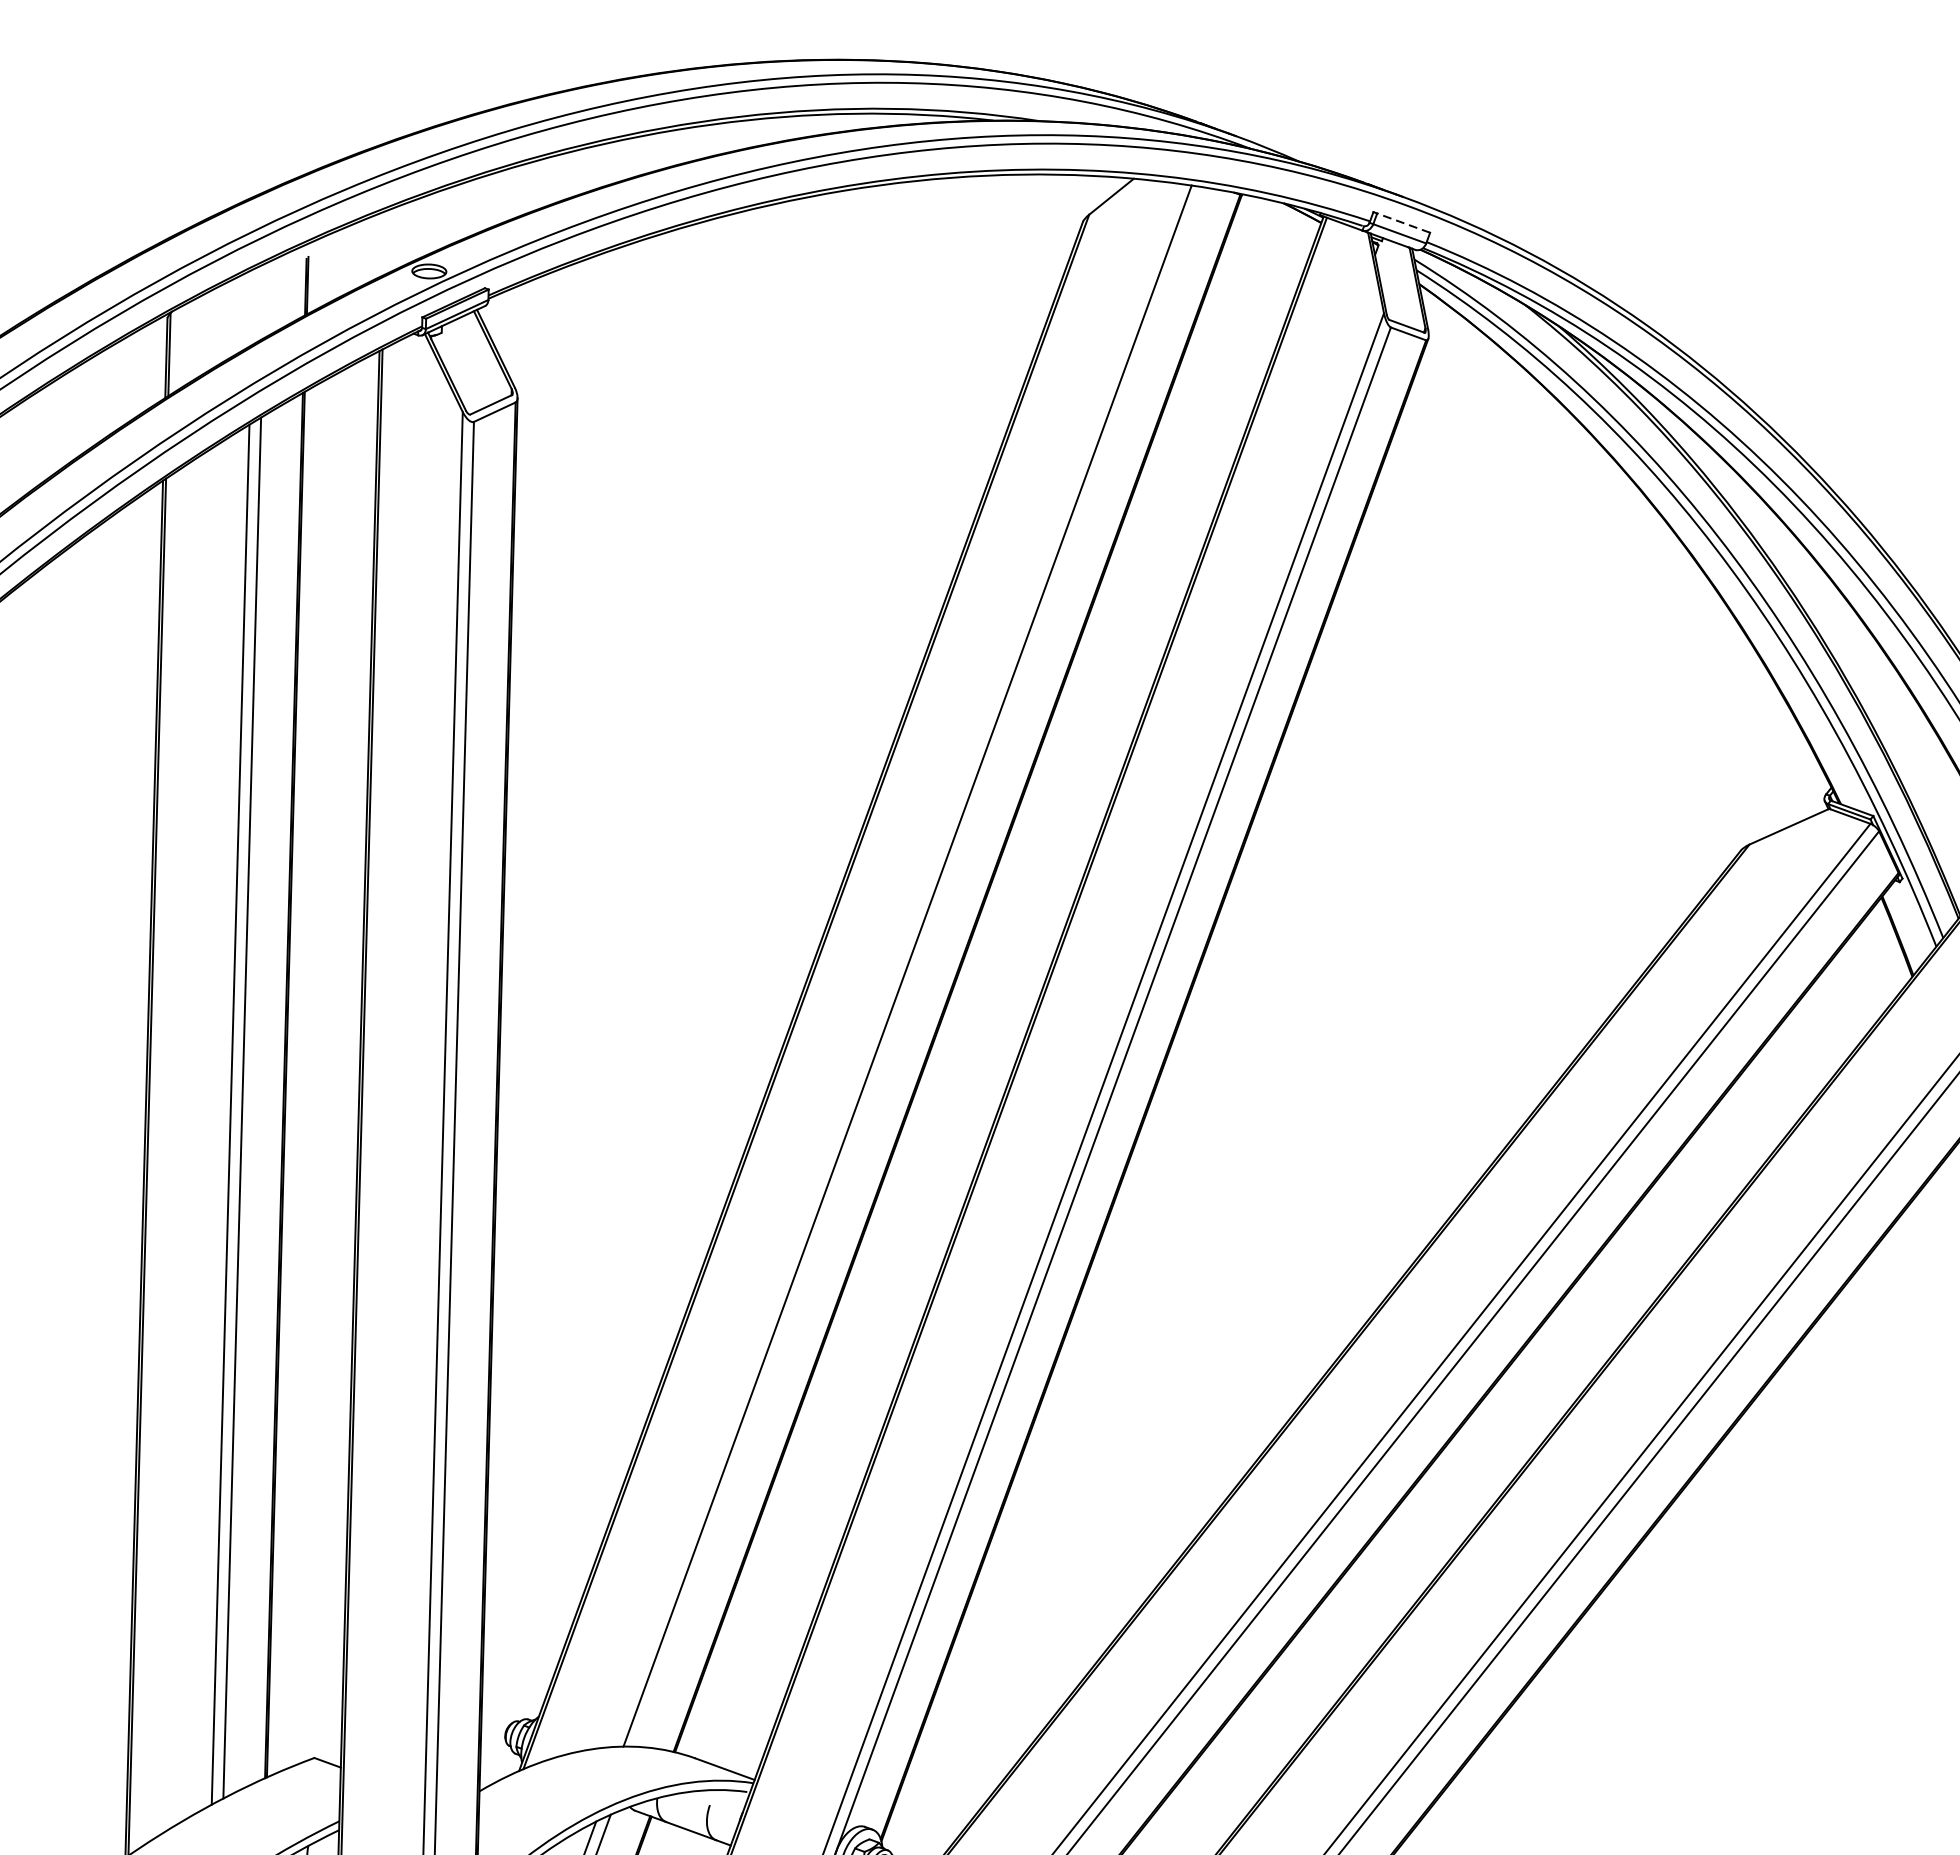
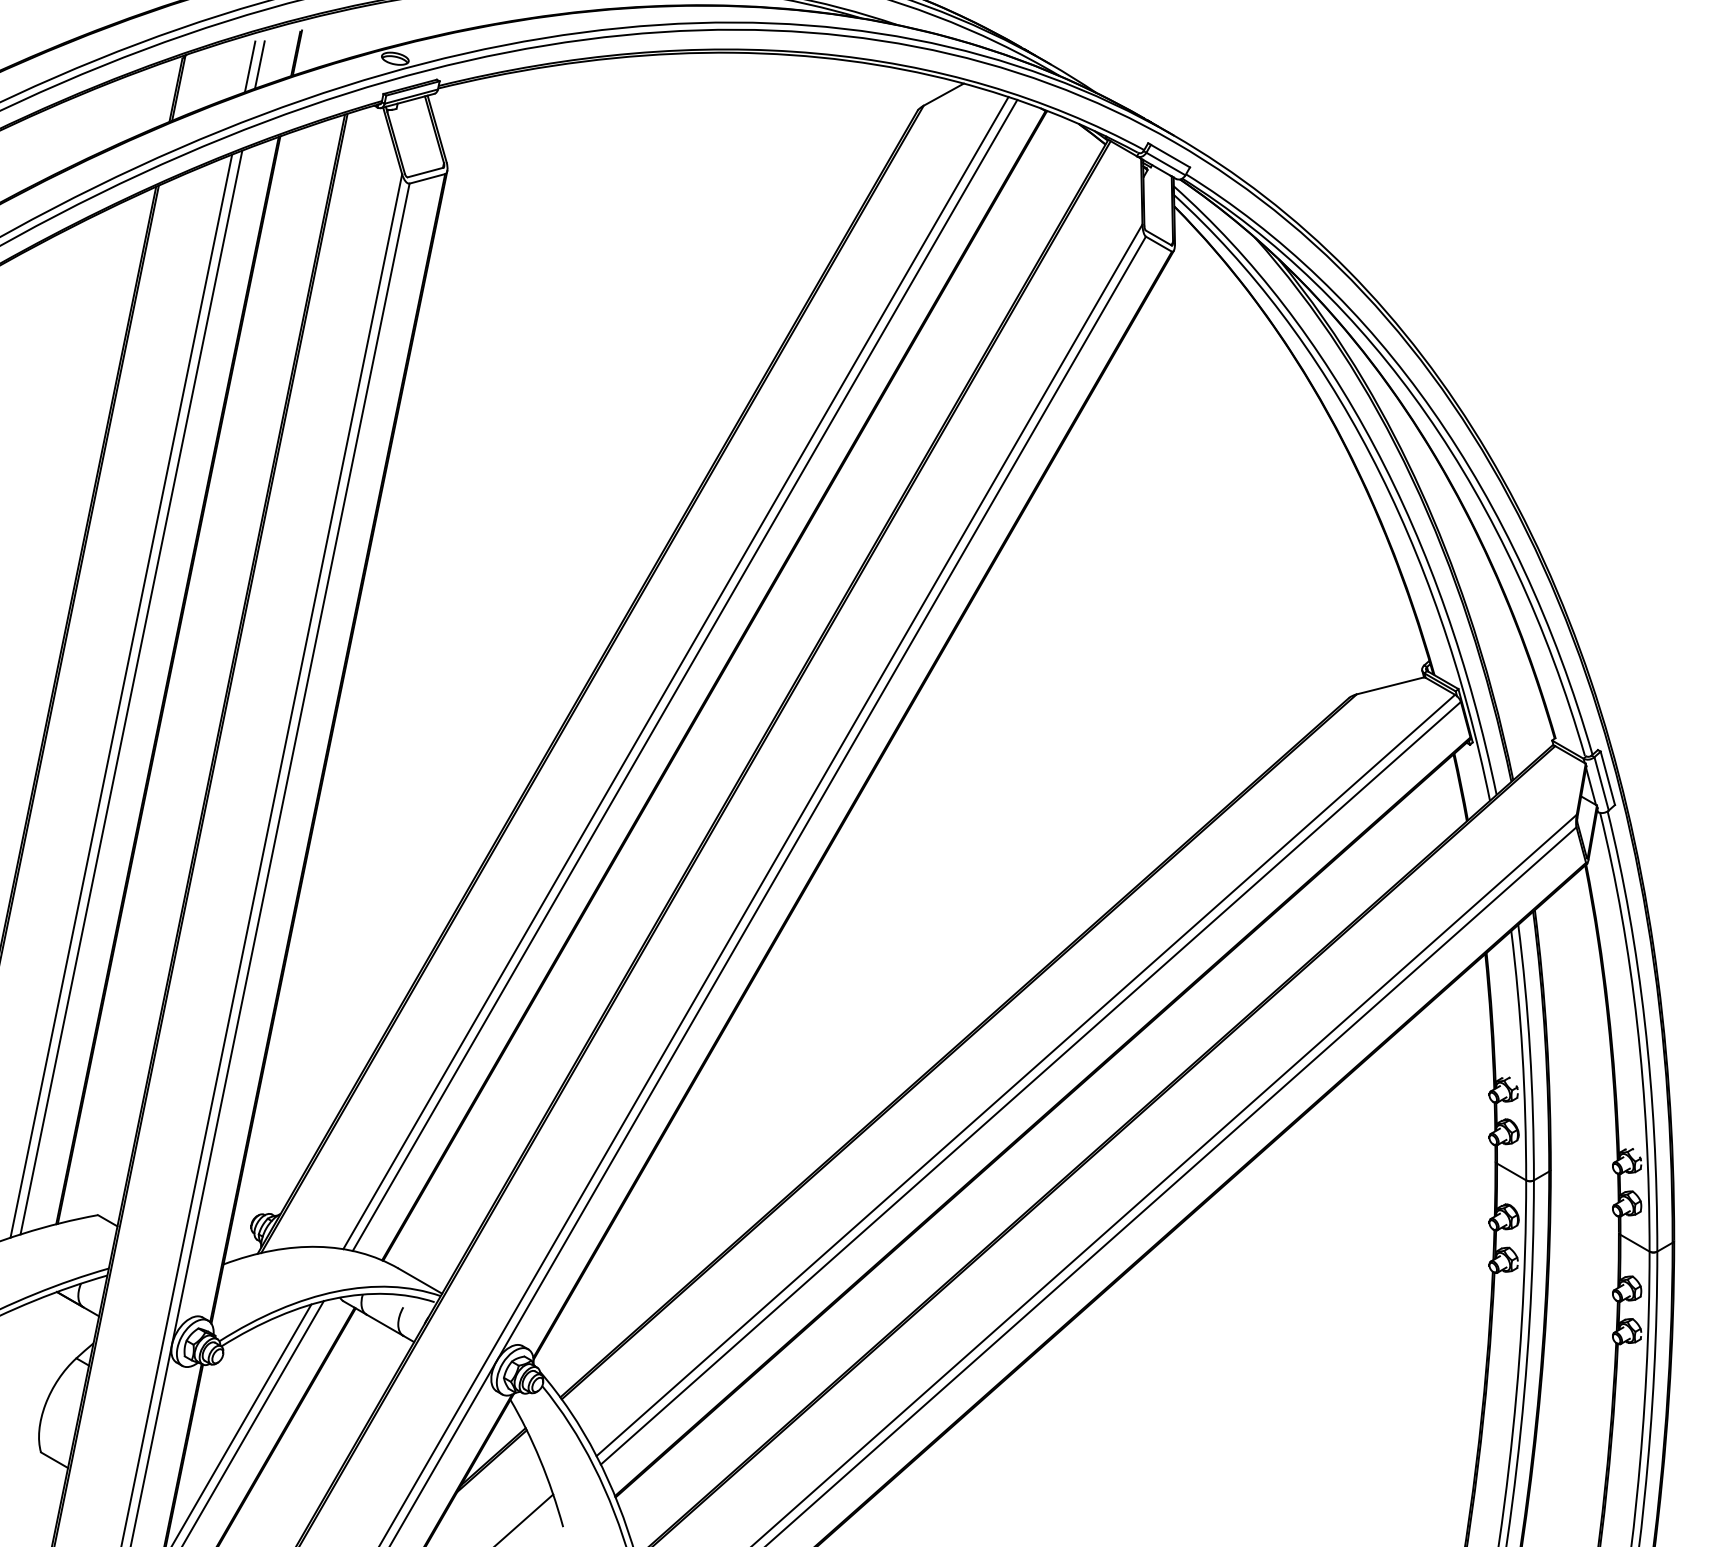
line: (1403, 223) -> (1170, 156), dashed -> solid
line: (263, 307) -> (259, 64), added
line: (251, 312) -> (249, 66), added
line: (918, 965) -> (684, 674), added

